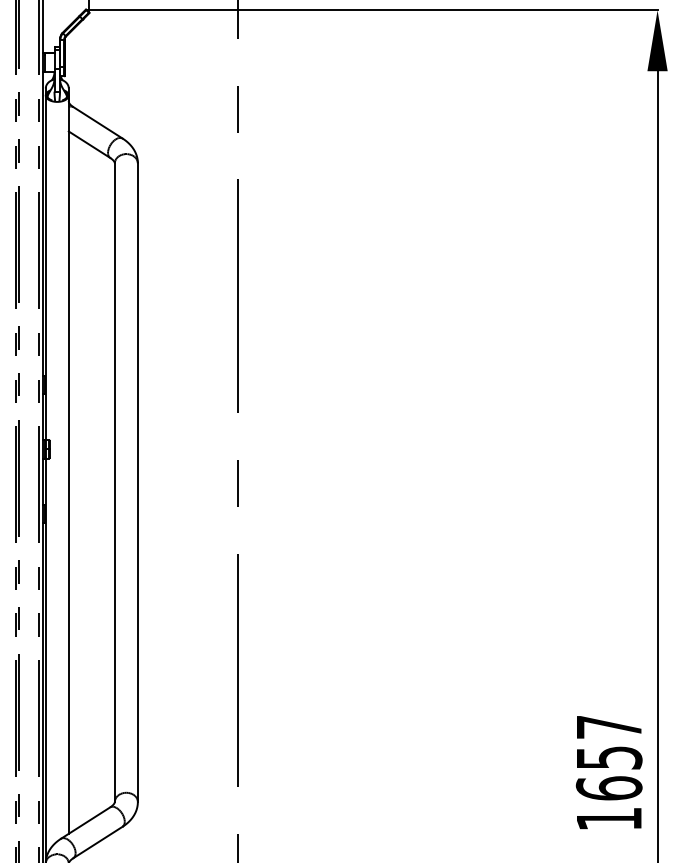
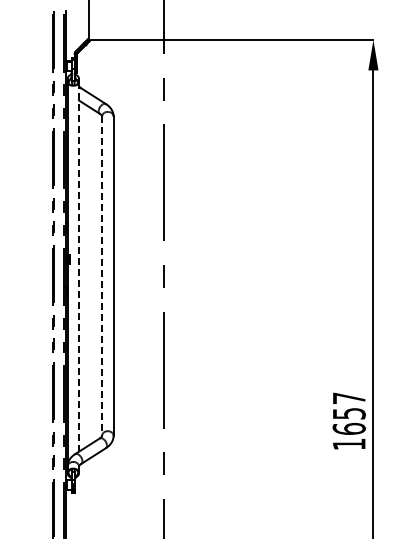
line: (69, 465) -> (79, 267), solid -> dashed
line: (115, 483) -> (102, 276), solid -> dashed

